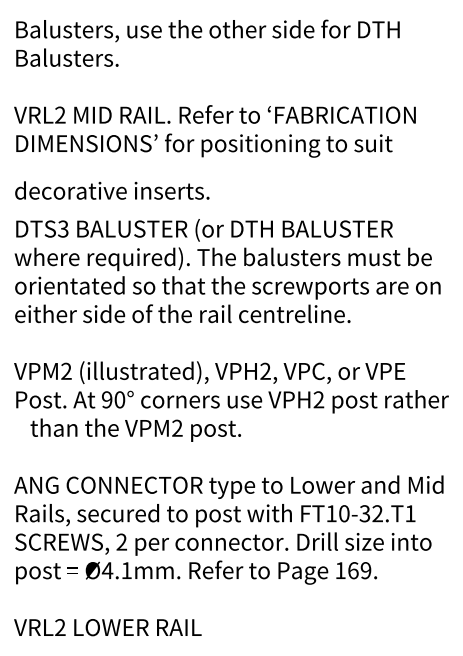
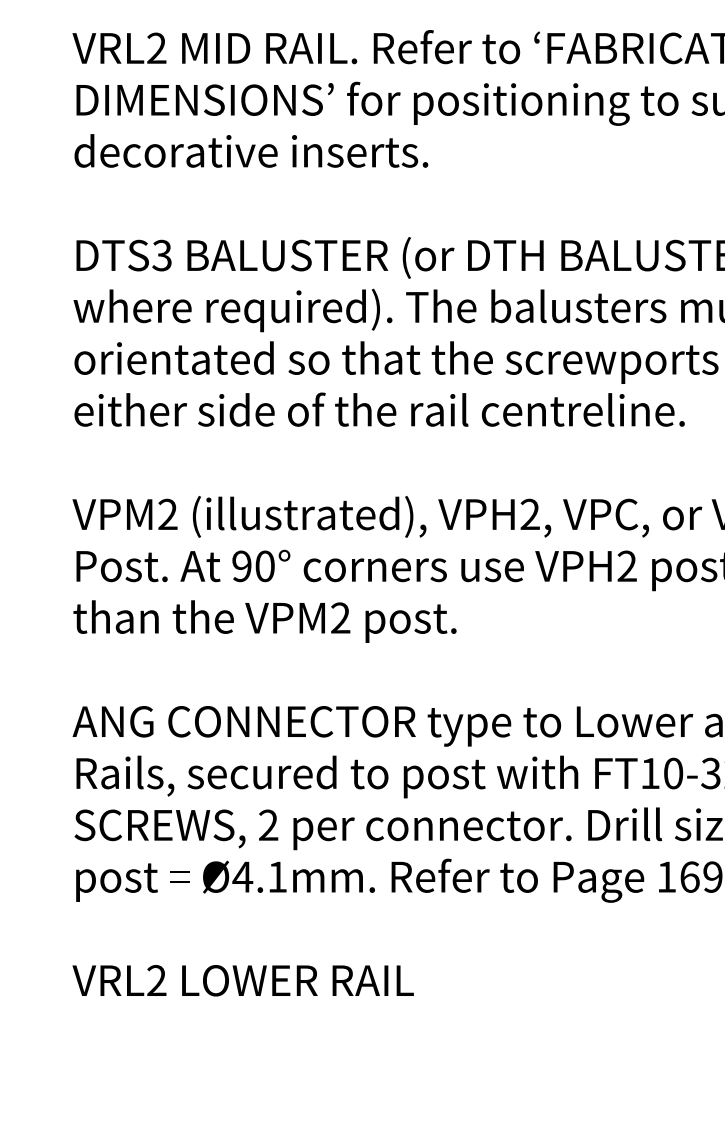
text: (112, 190) -> (251, 150), moved
text: (135, 429) -> (264, 620), moved

